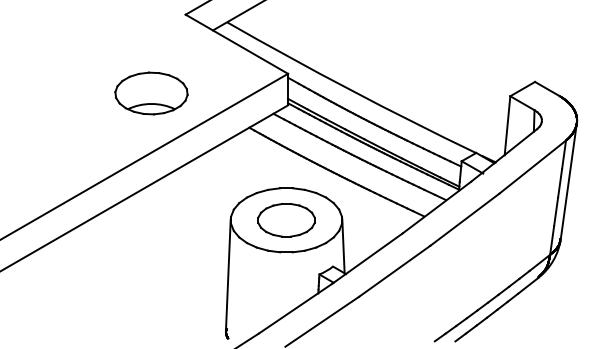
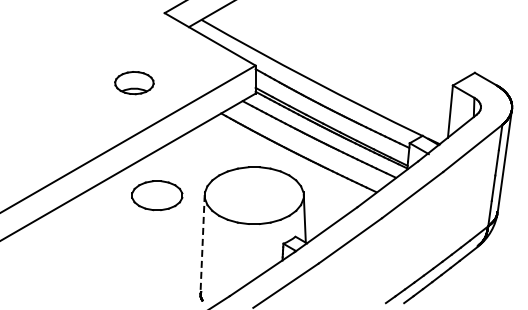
part: (151, 92) -> (134, 82), size x0.6
part: (286, 220) -> (157, 195), moved
line: (228, 274) -> (202, 243), solid -> dashed

